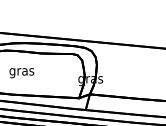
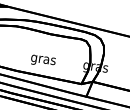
text: (21, 73) -> (42, 61), moved

